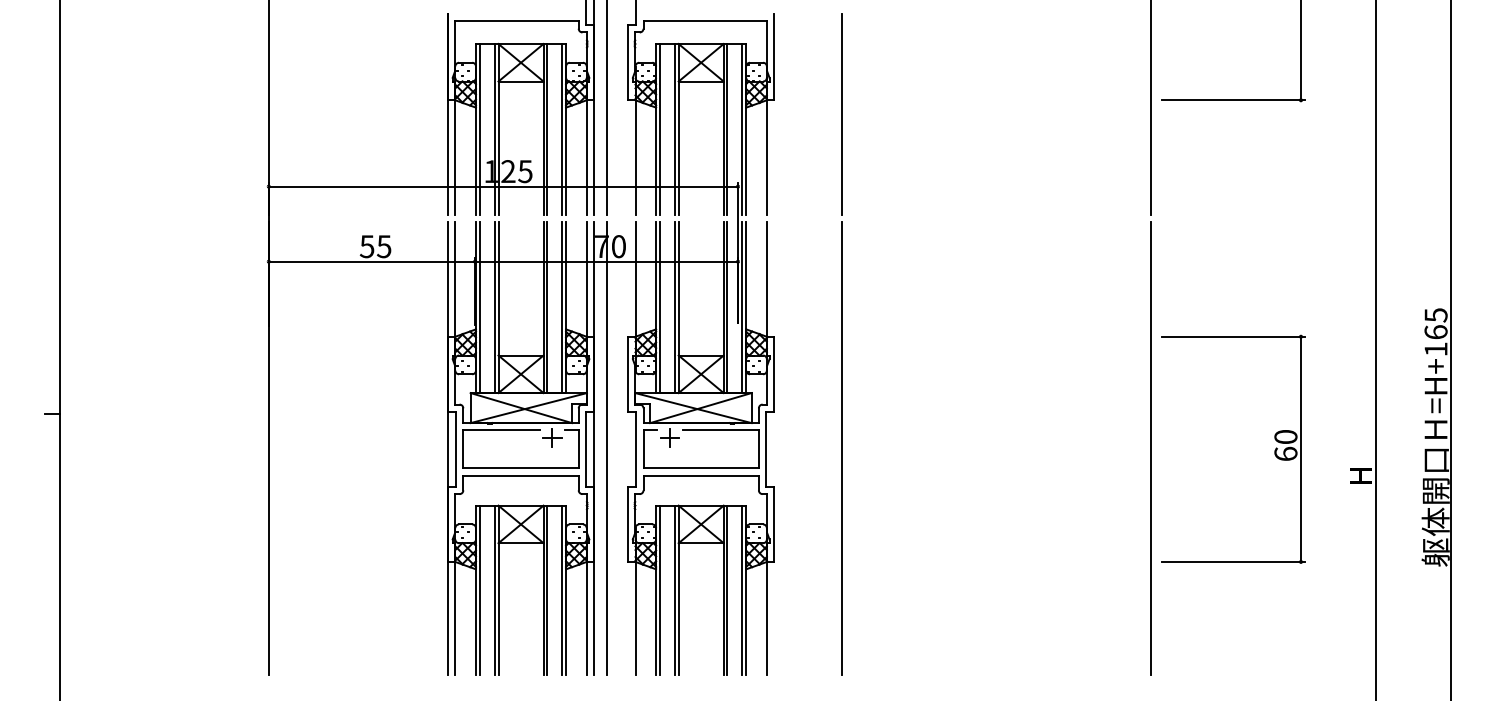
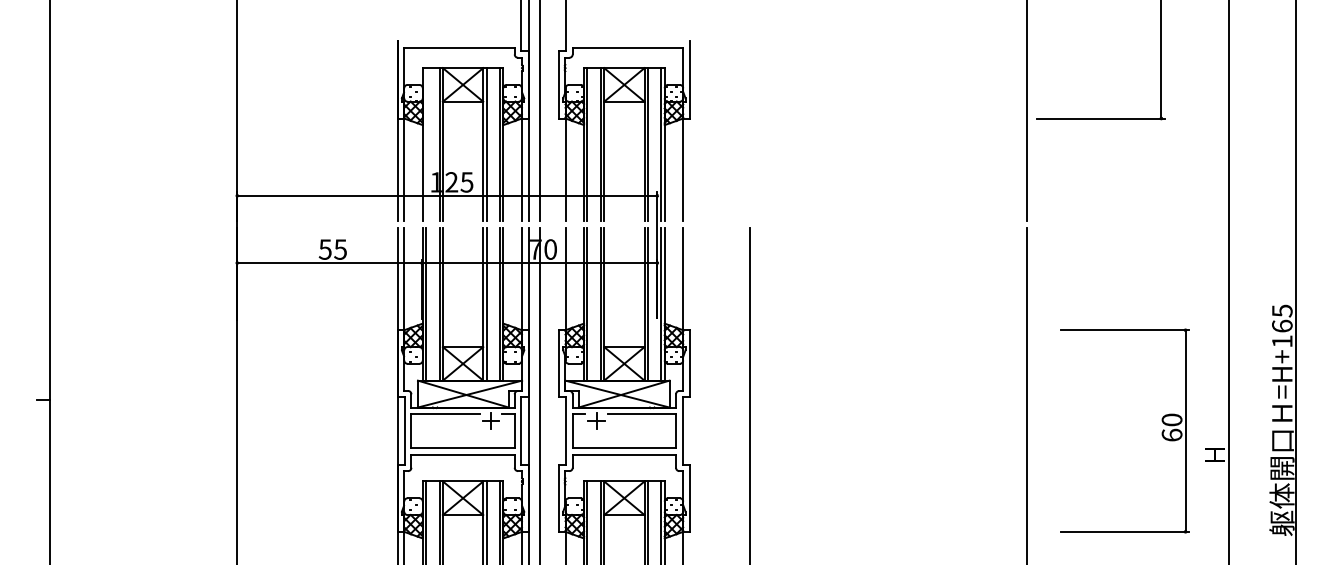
line: (841, 113) -> (750, 130), removed
line: (479, 129) -> (425, 144), removed
part: (1274, 450) -> (1161, 432), moved

